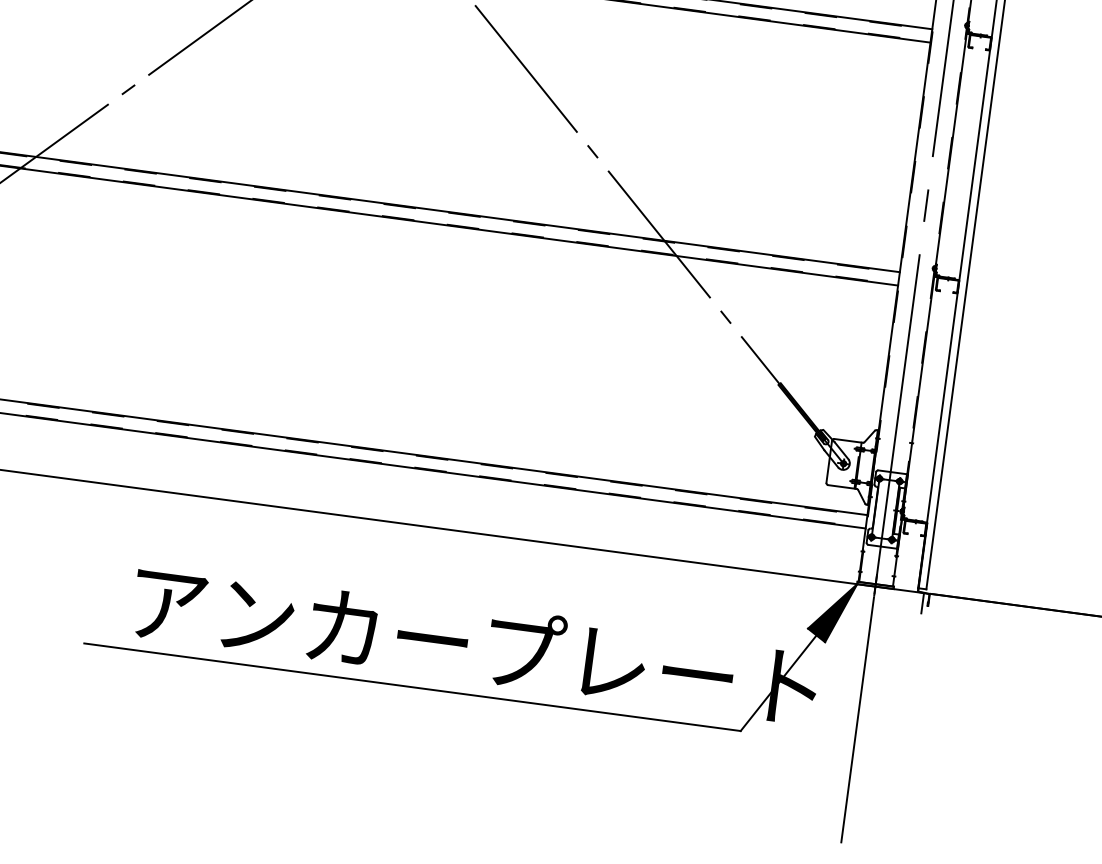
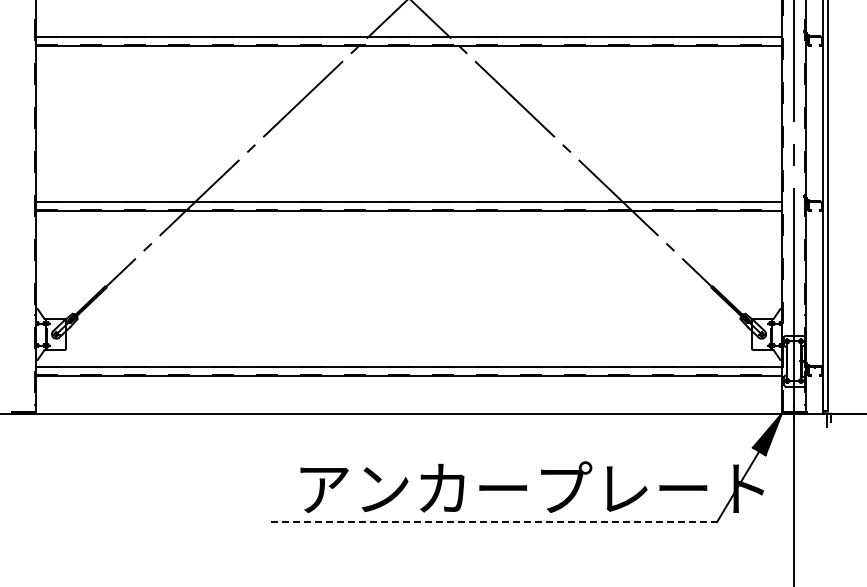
line: (413, 687) -> (494, 522), solid -> dashed

